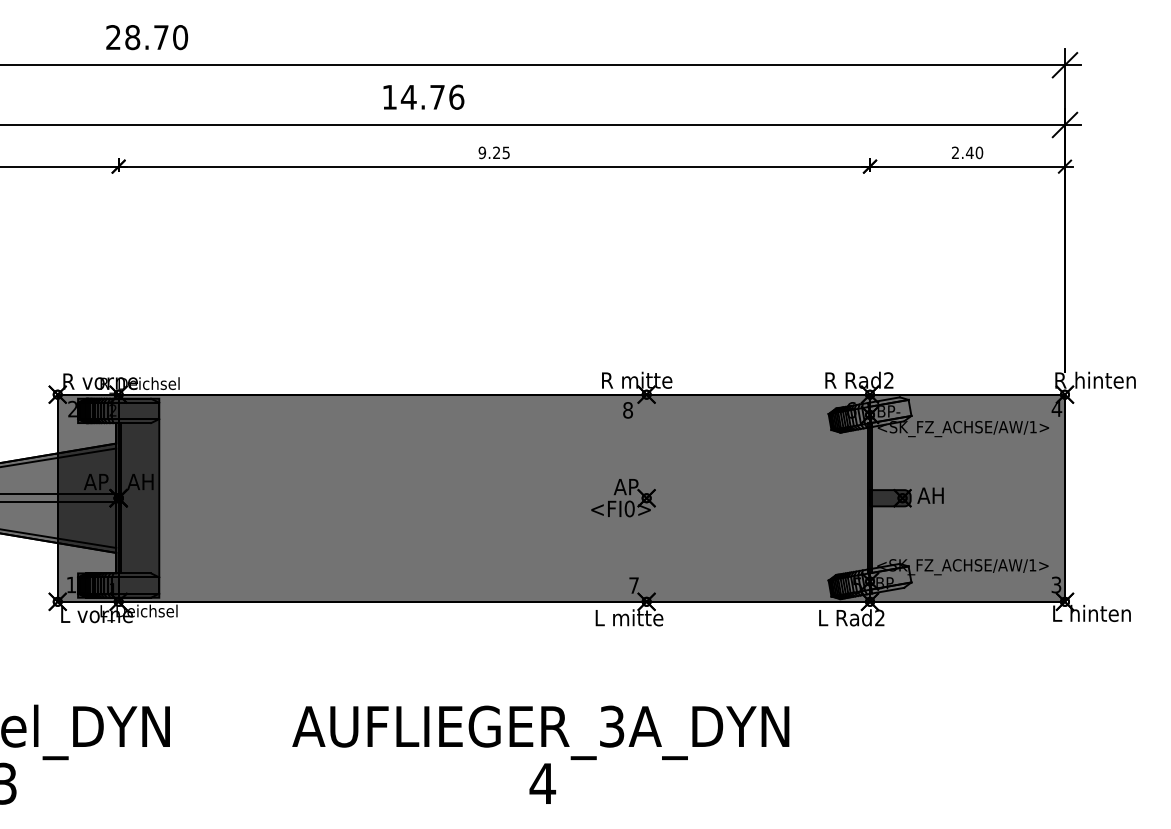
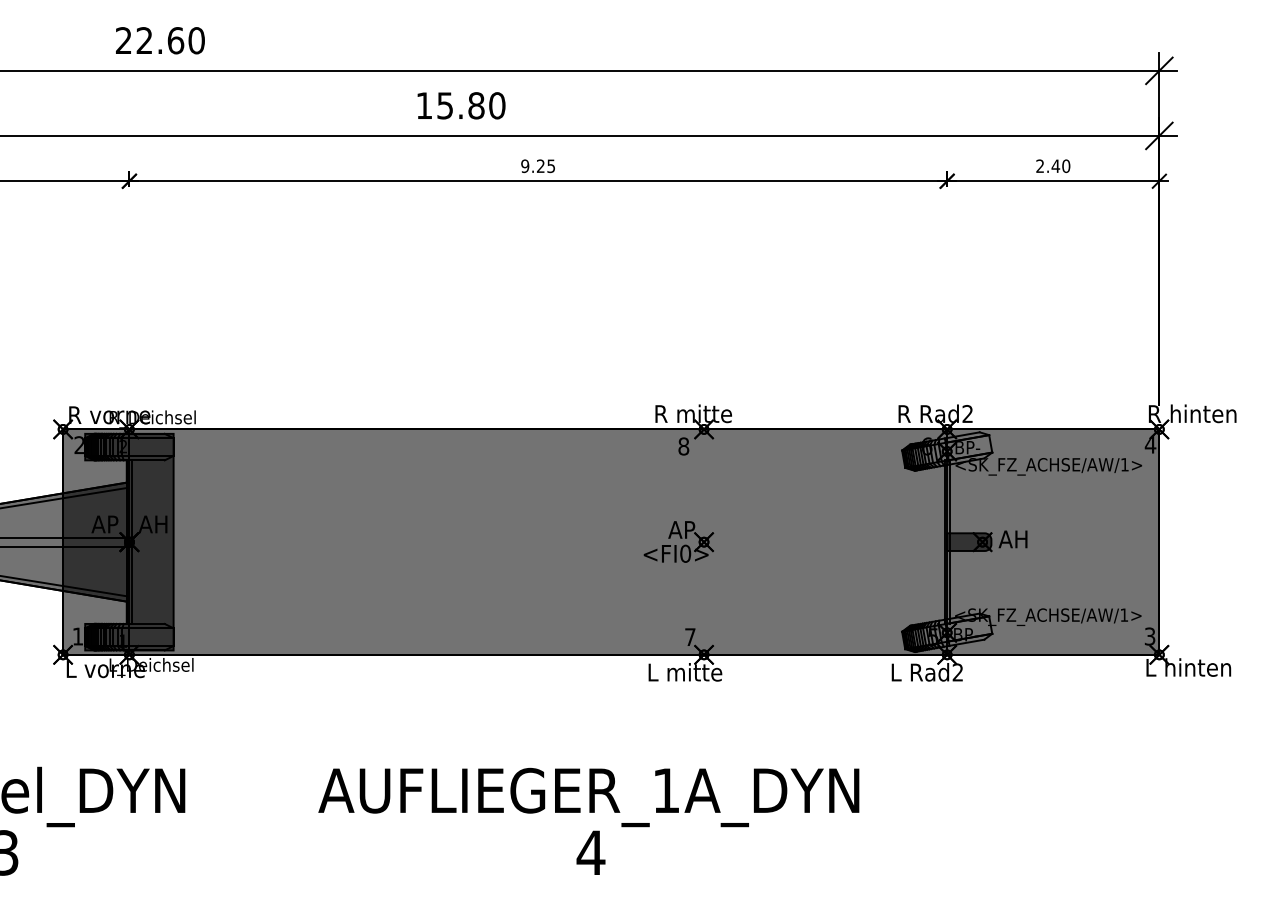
text: (147, 37) -> (160, 40), 28.70 -> 22.60
text: (432, 96) -> (470, 104), 14.76 -> 15.80
text: (612, 726) -> (666, 790), AUFLIEGER_3A_DYN -> AUFLIEGER_1A_DYN

